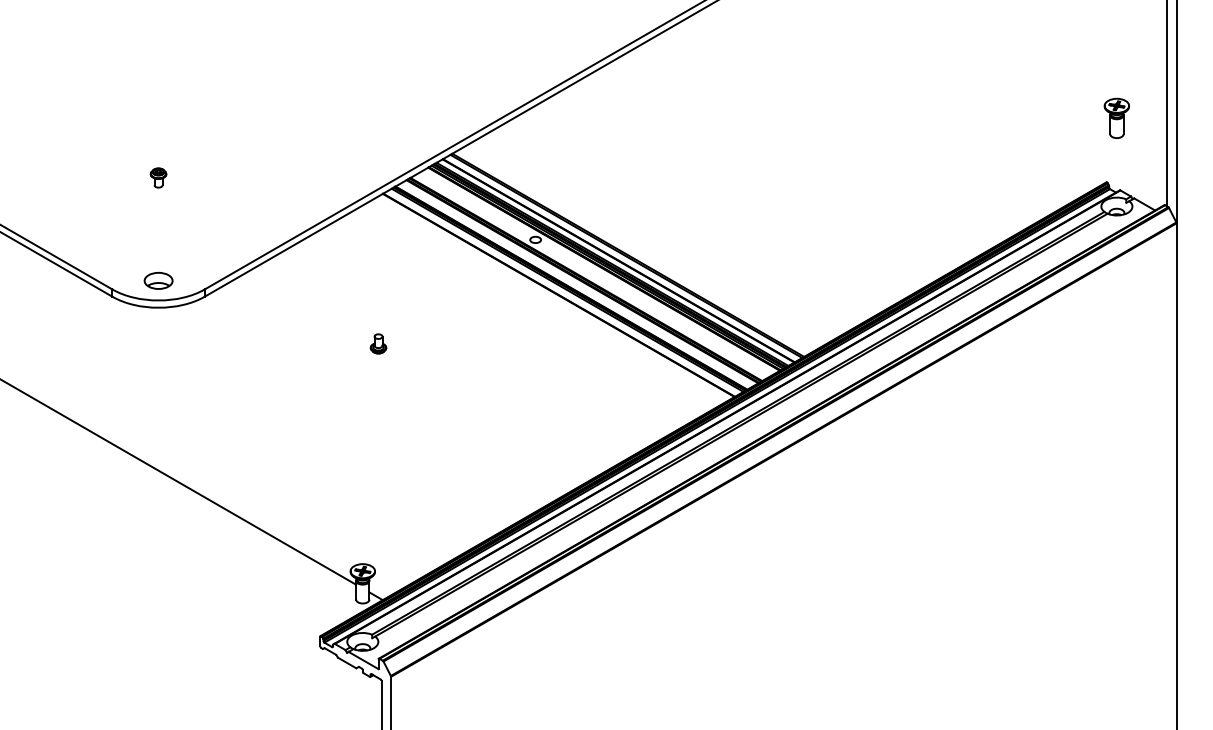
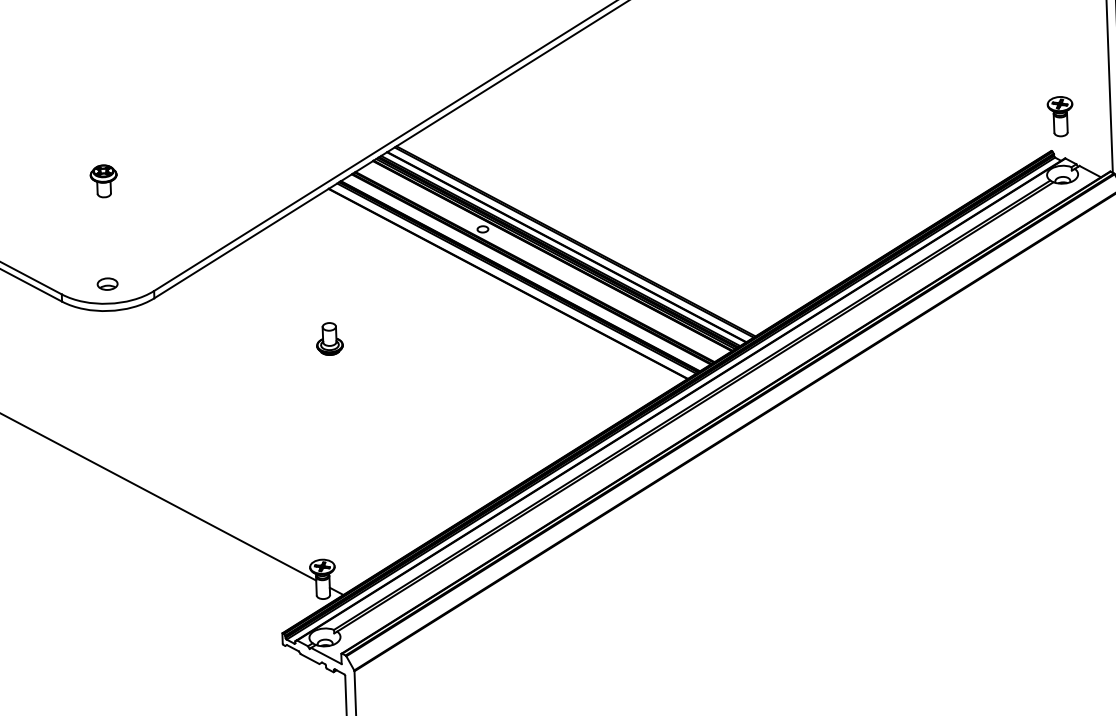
part: (1116, 117) -> (1060, 115), moved
part: (158, 177) -> (103, 180), size x1.67
part: (158, 280) -> (107, 283), size x0.71
part: (378, 343) -> (329, 338), size x1.67

